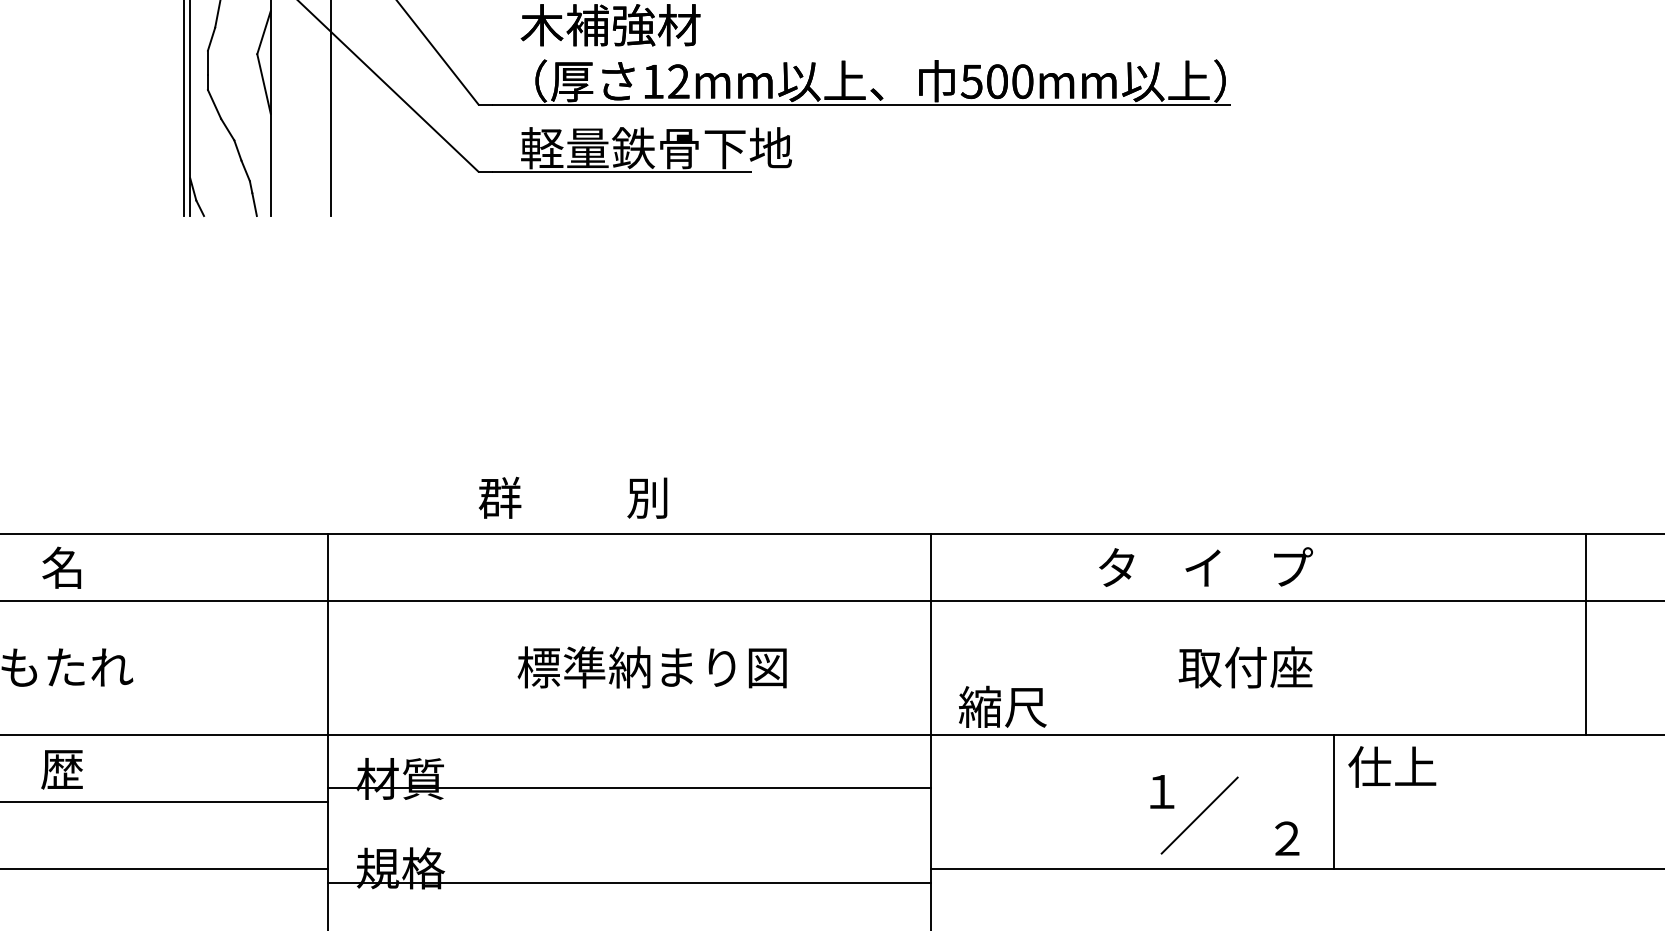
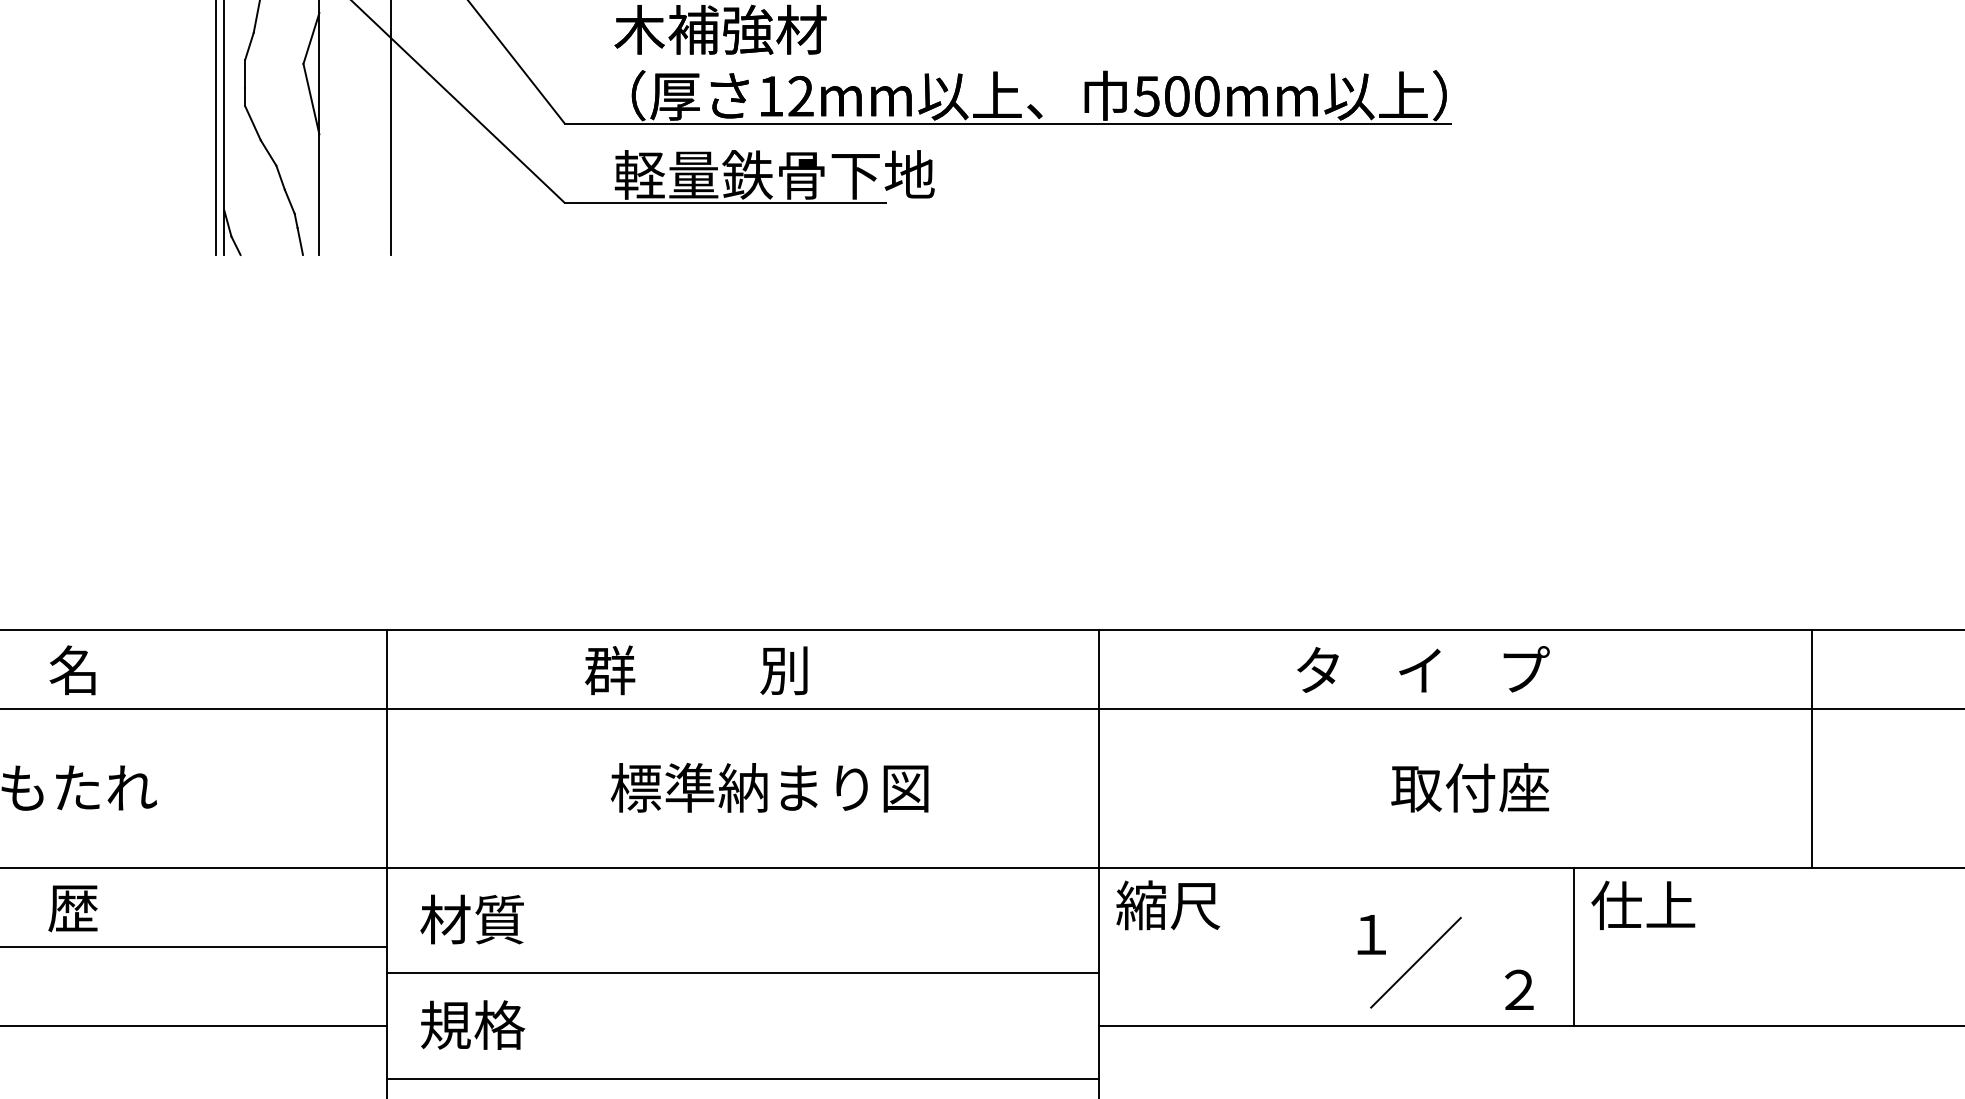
text: (573, 497) -> (696, 669), moved
line: (1586, 634) -> (1812, 749), moved
text: (1002, 706) -> (1167, 904), moved
line: (629, 787) -> (742, 973), moved
line: (629, 882) -> (742, 1078), moved

